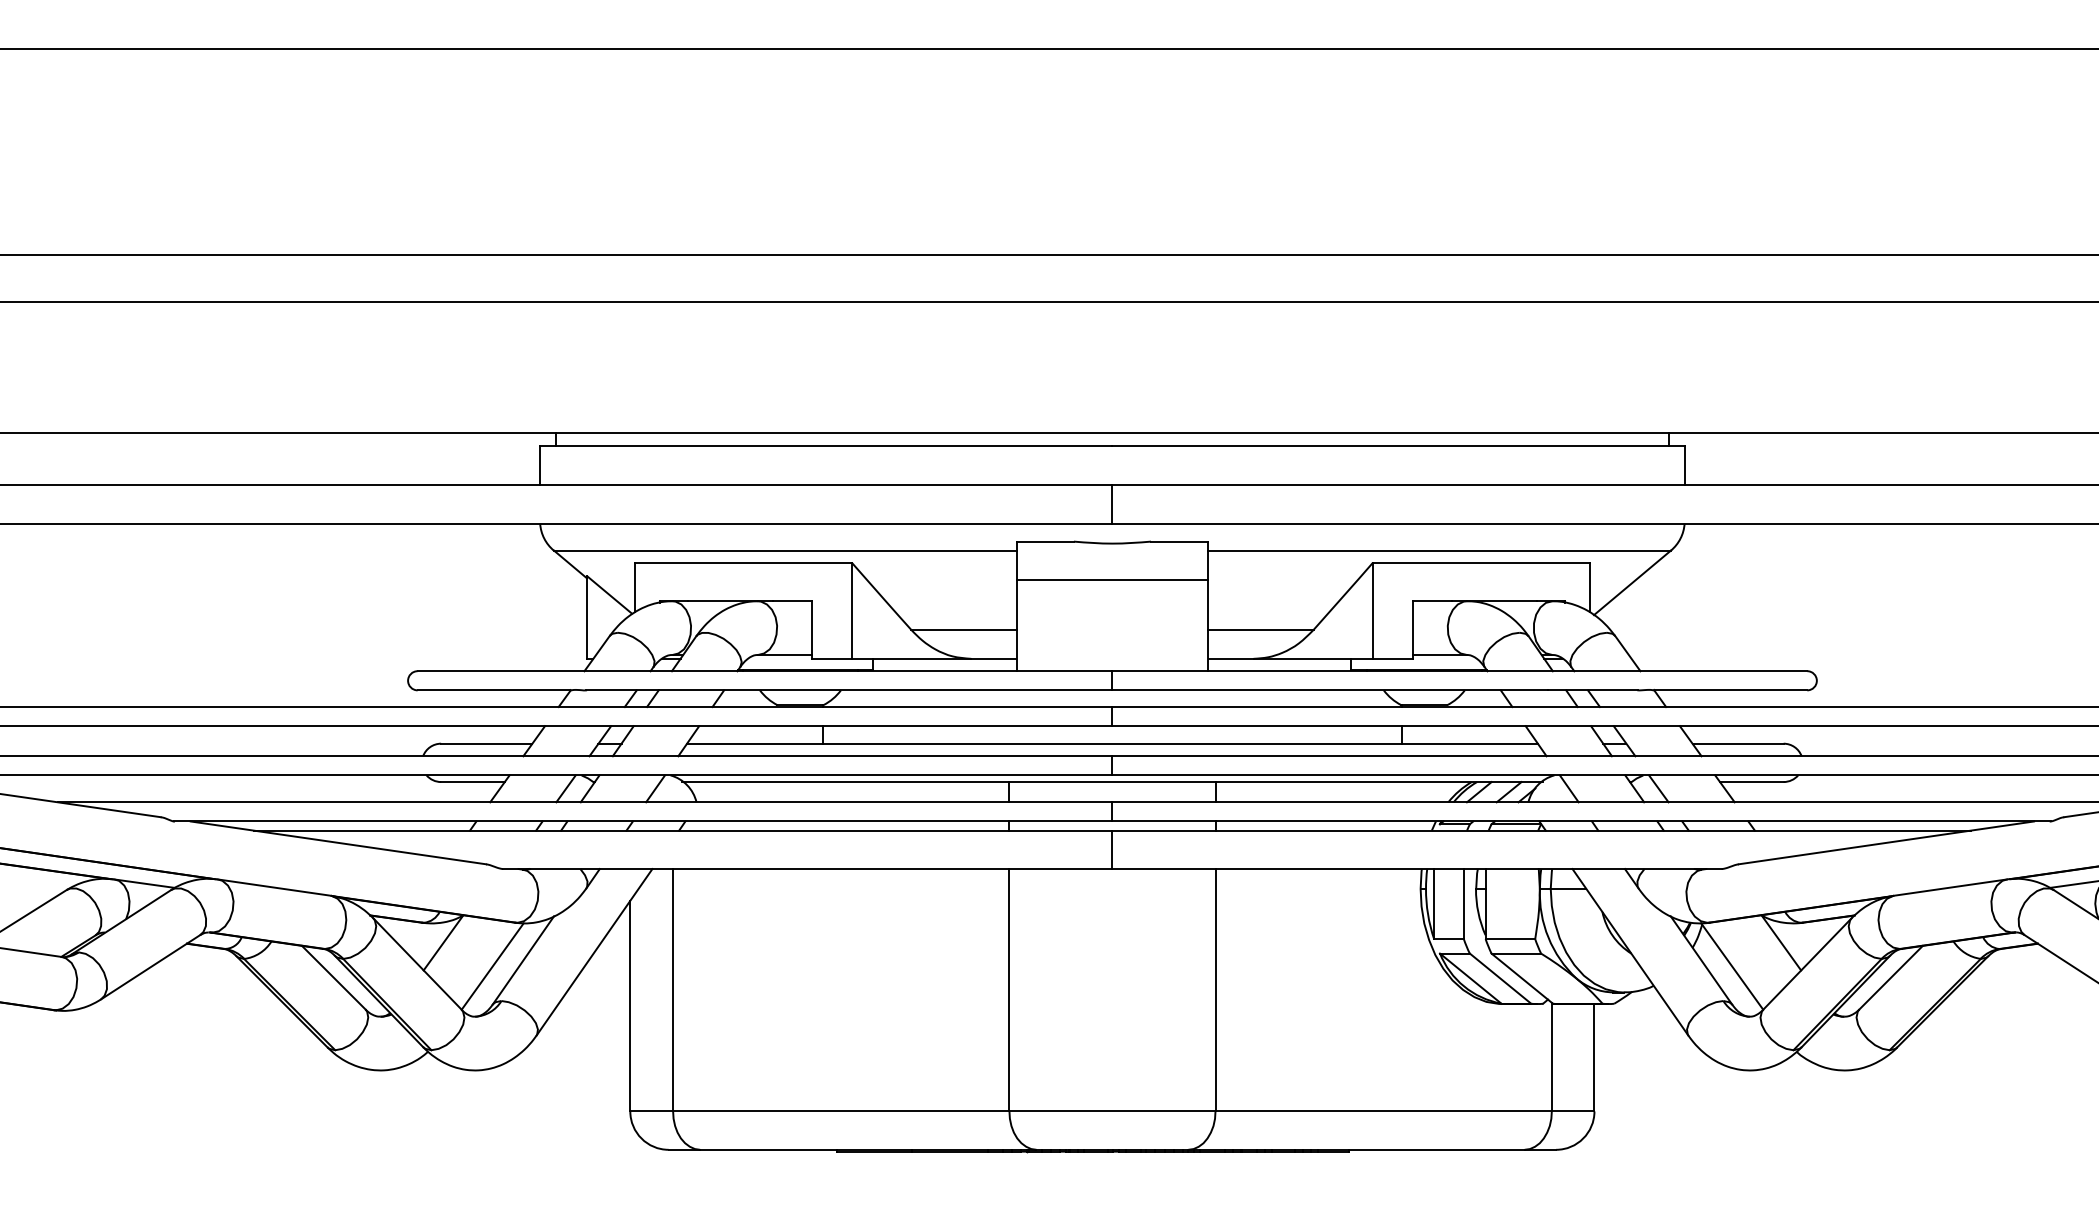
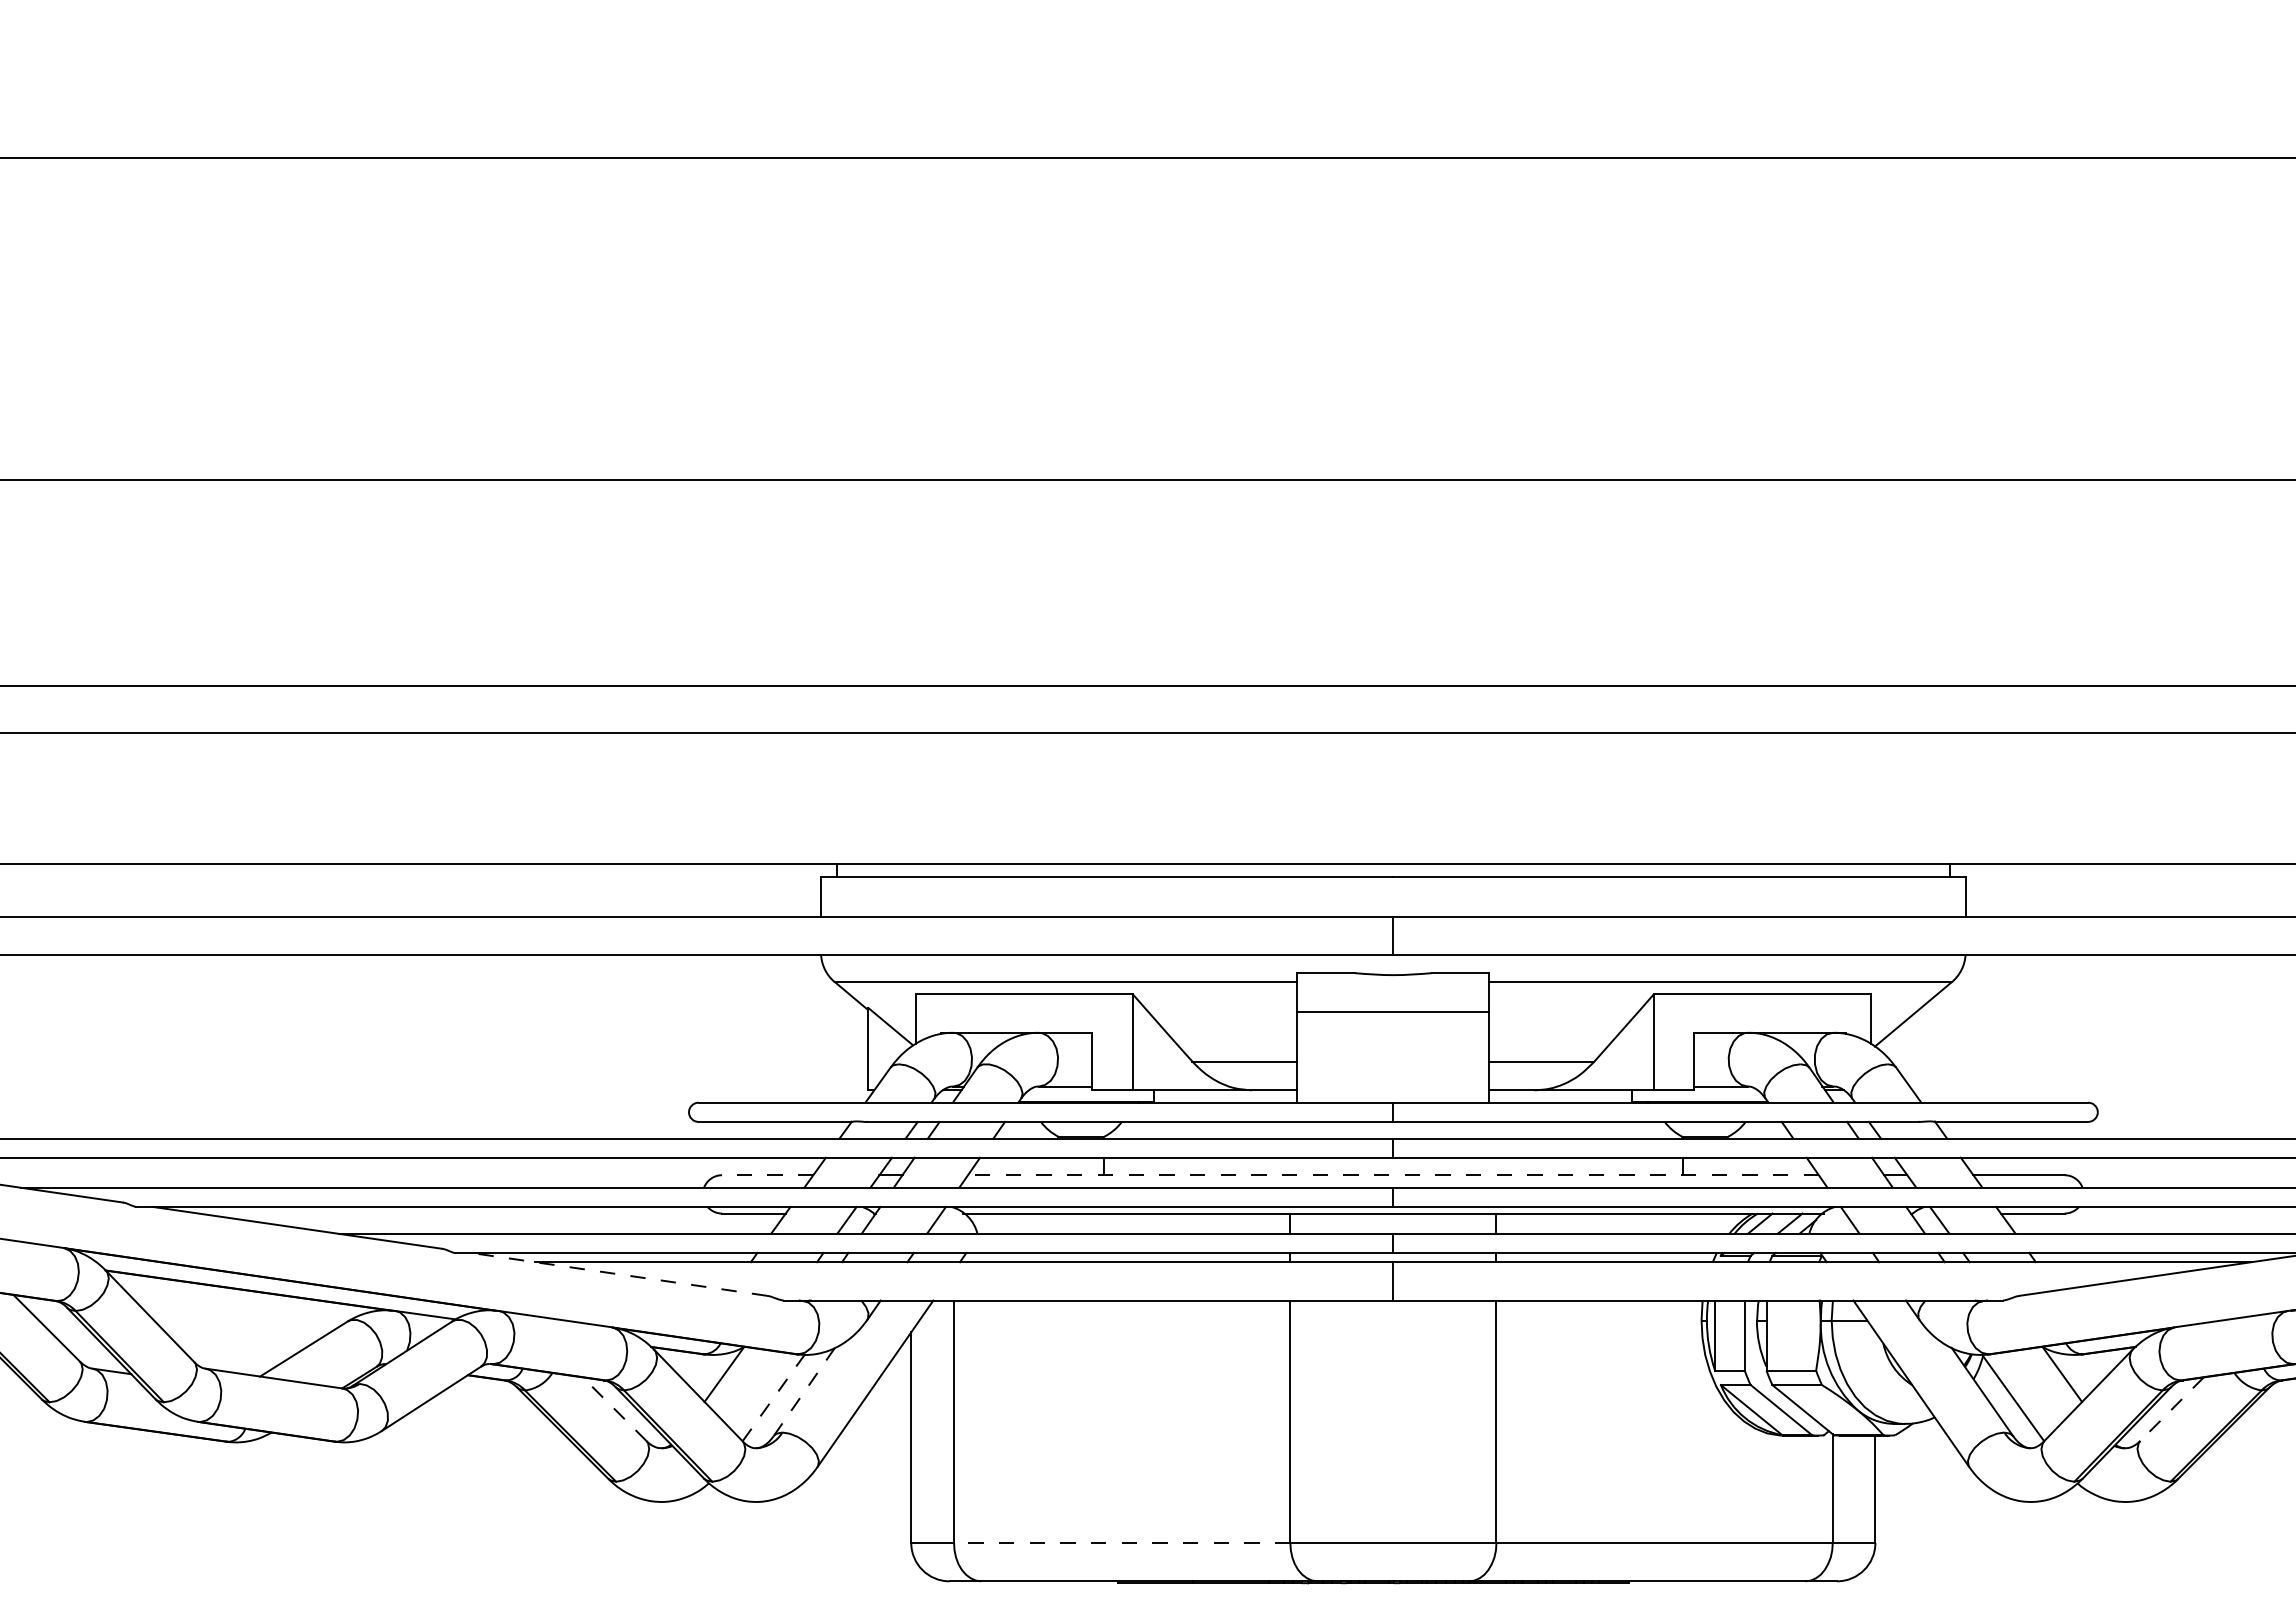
line: (486, 743) -> (767, 1175), solid -> dashed
line: (1112, 743) -> (1393, 1175), solid -> dashed
line: (337, 842) -> (618, 1274), solid -> dashed
line: (523, 960) -> (804, 1392), solid -> dashed
line: (492, 965) -> (773, 1397), solid -> dashed
line: (333, 977) -> (614, 1409), solid -> dashed
line: (1891, 977) -> (2172, 1409), solid -> dashed
line: (840, 1110) -> (1121, 1542), solid -> dashed

